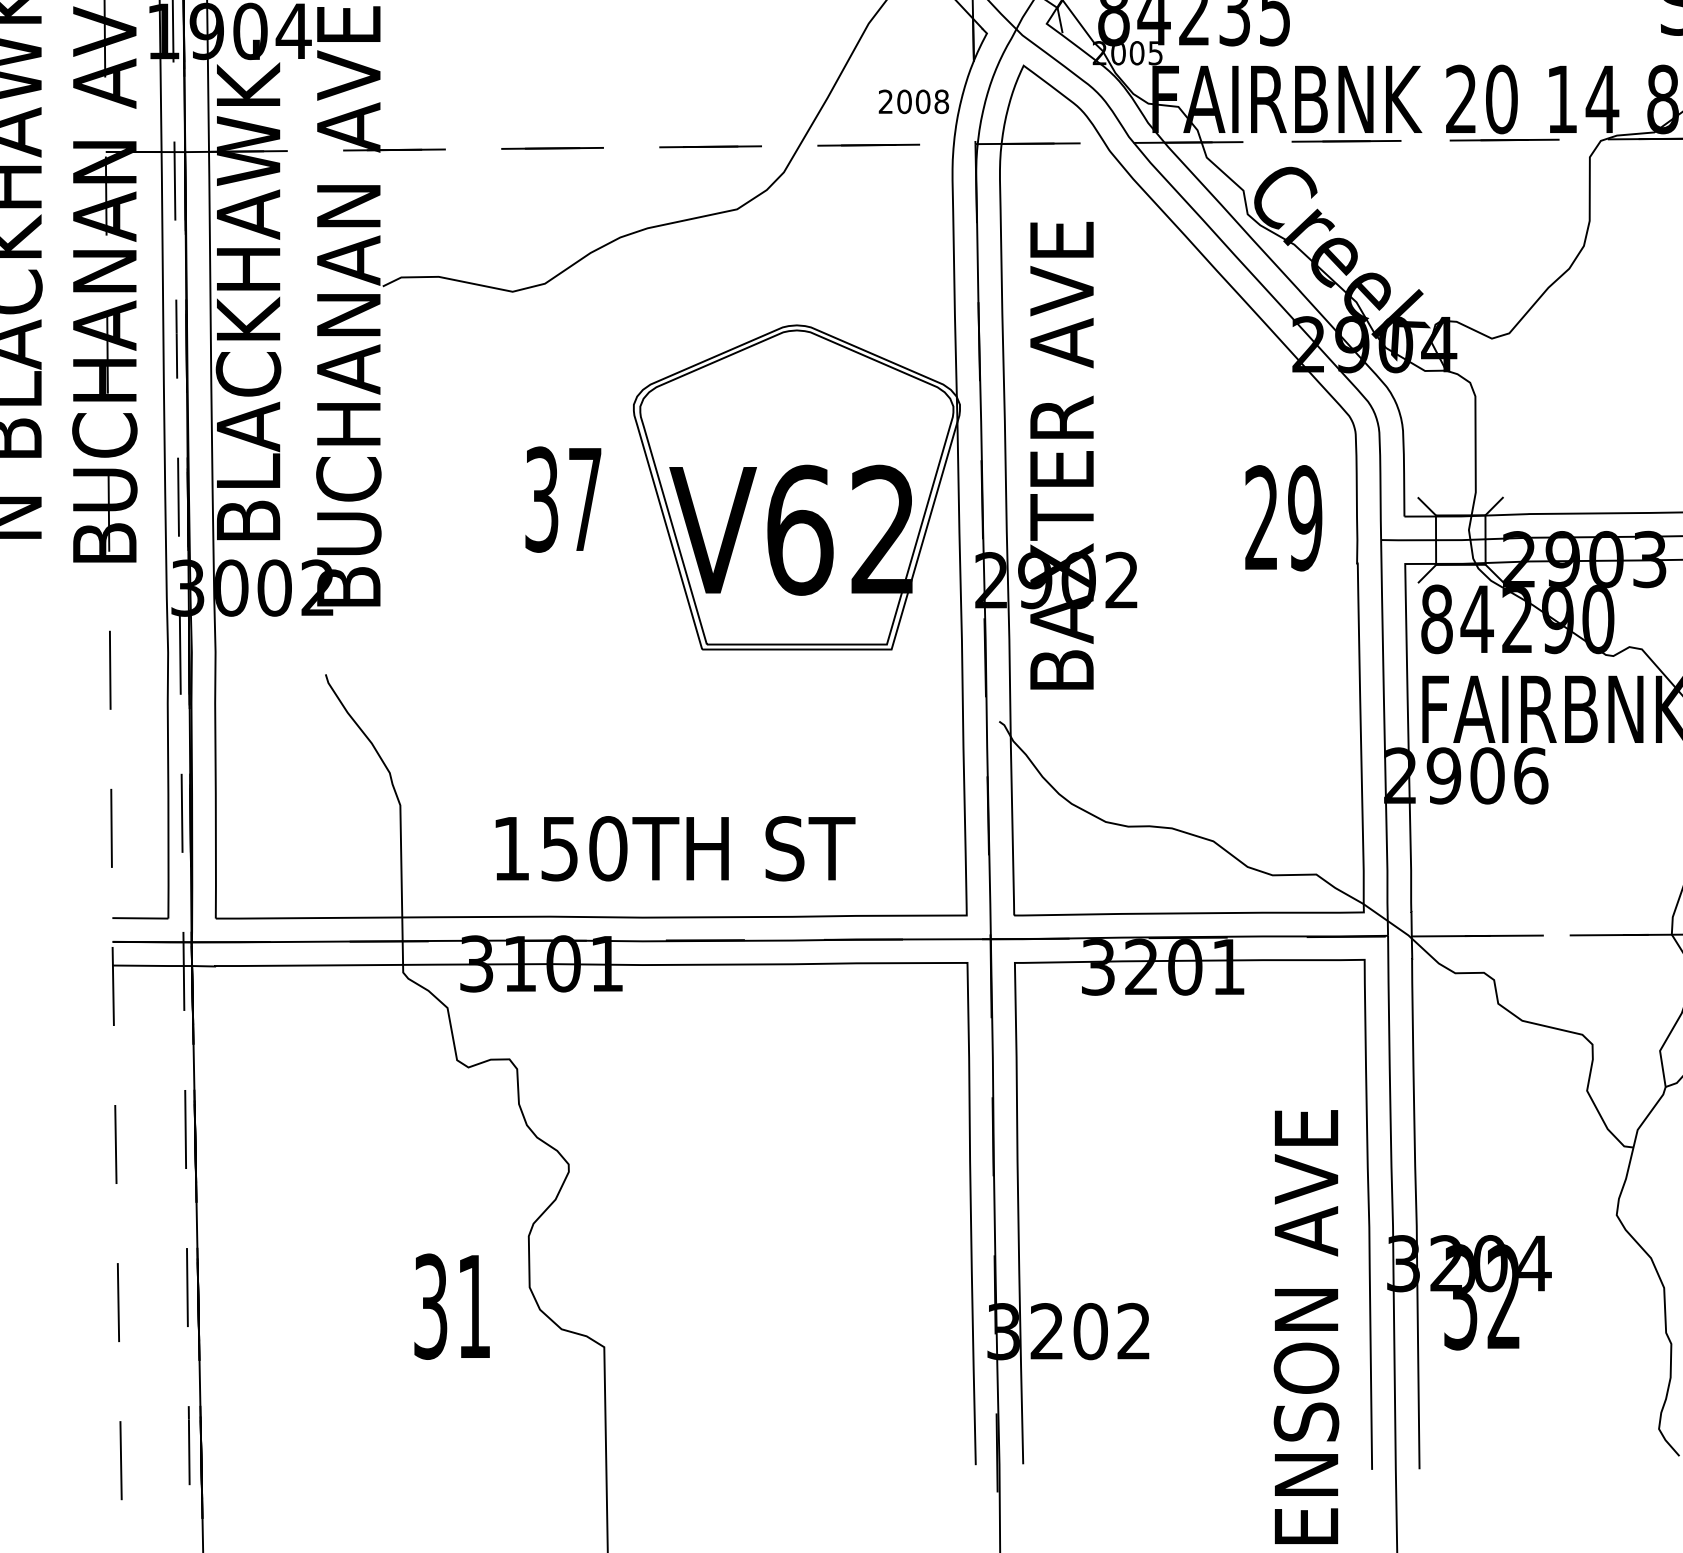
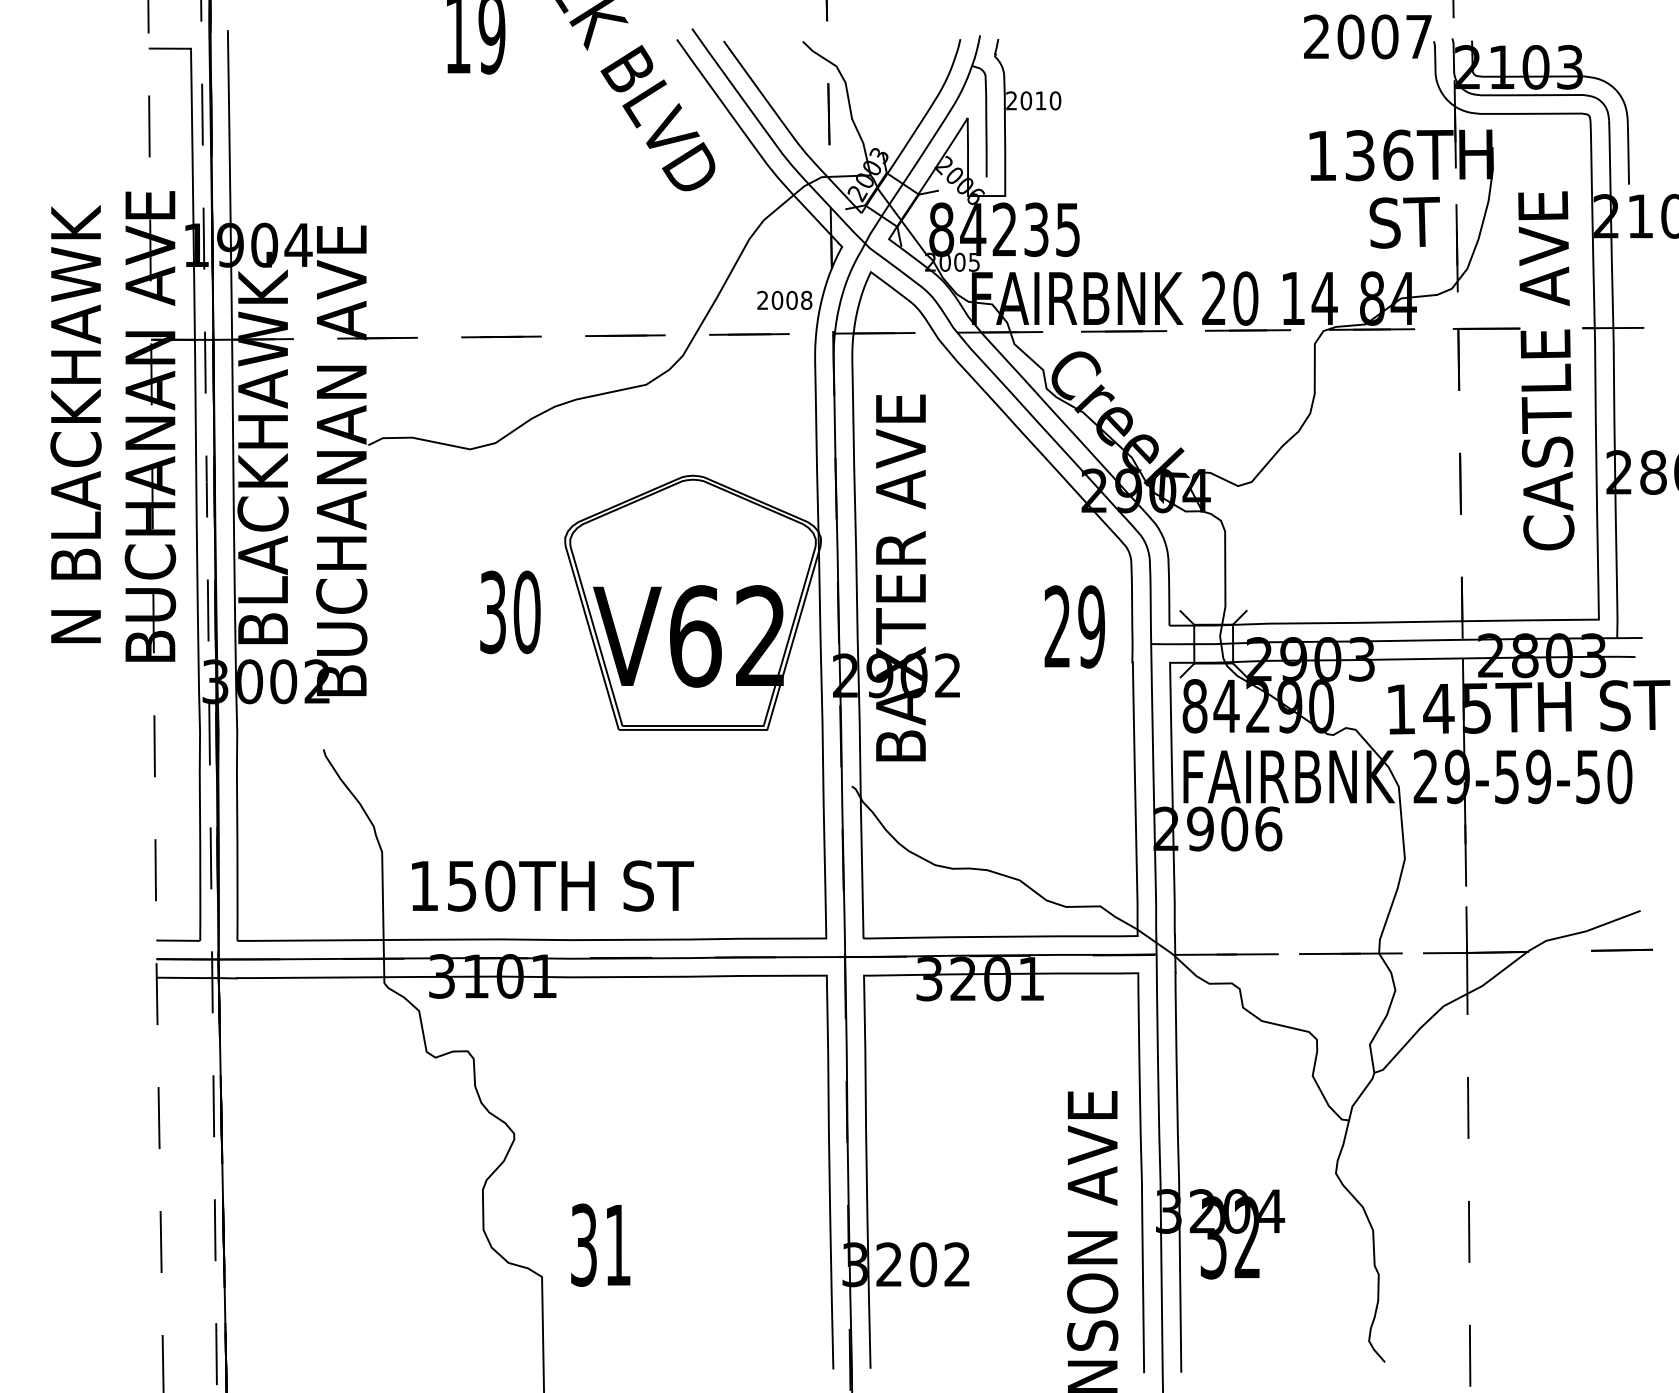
text: (584, 499) -> (526, 612), 37 -> 30
text: (674, 847) -> (552, 885), moved
text: (451, 1305) -> (600, 1244), moved

